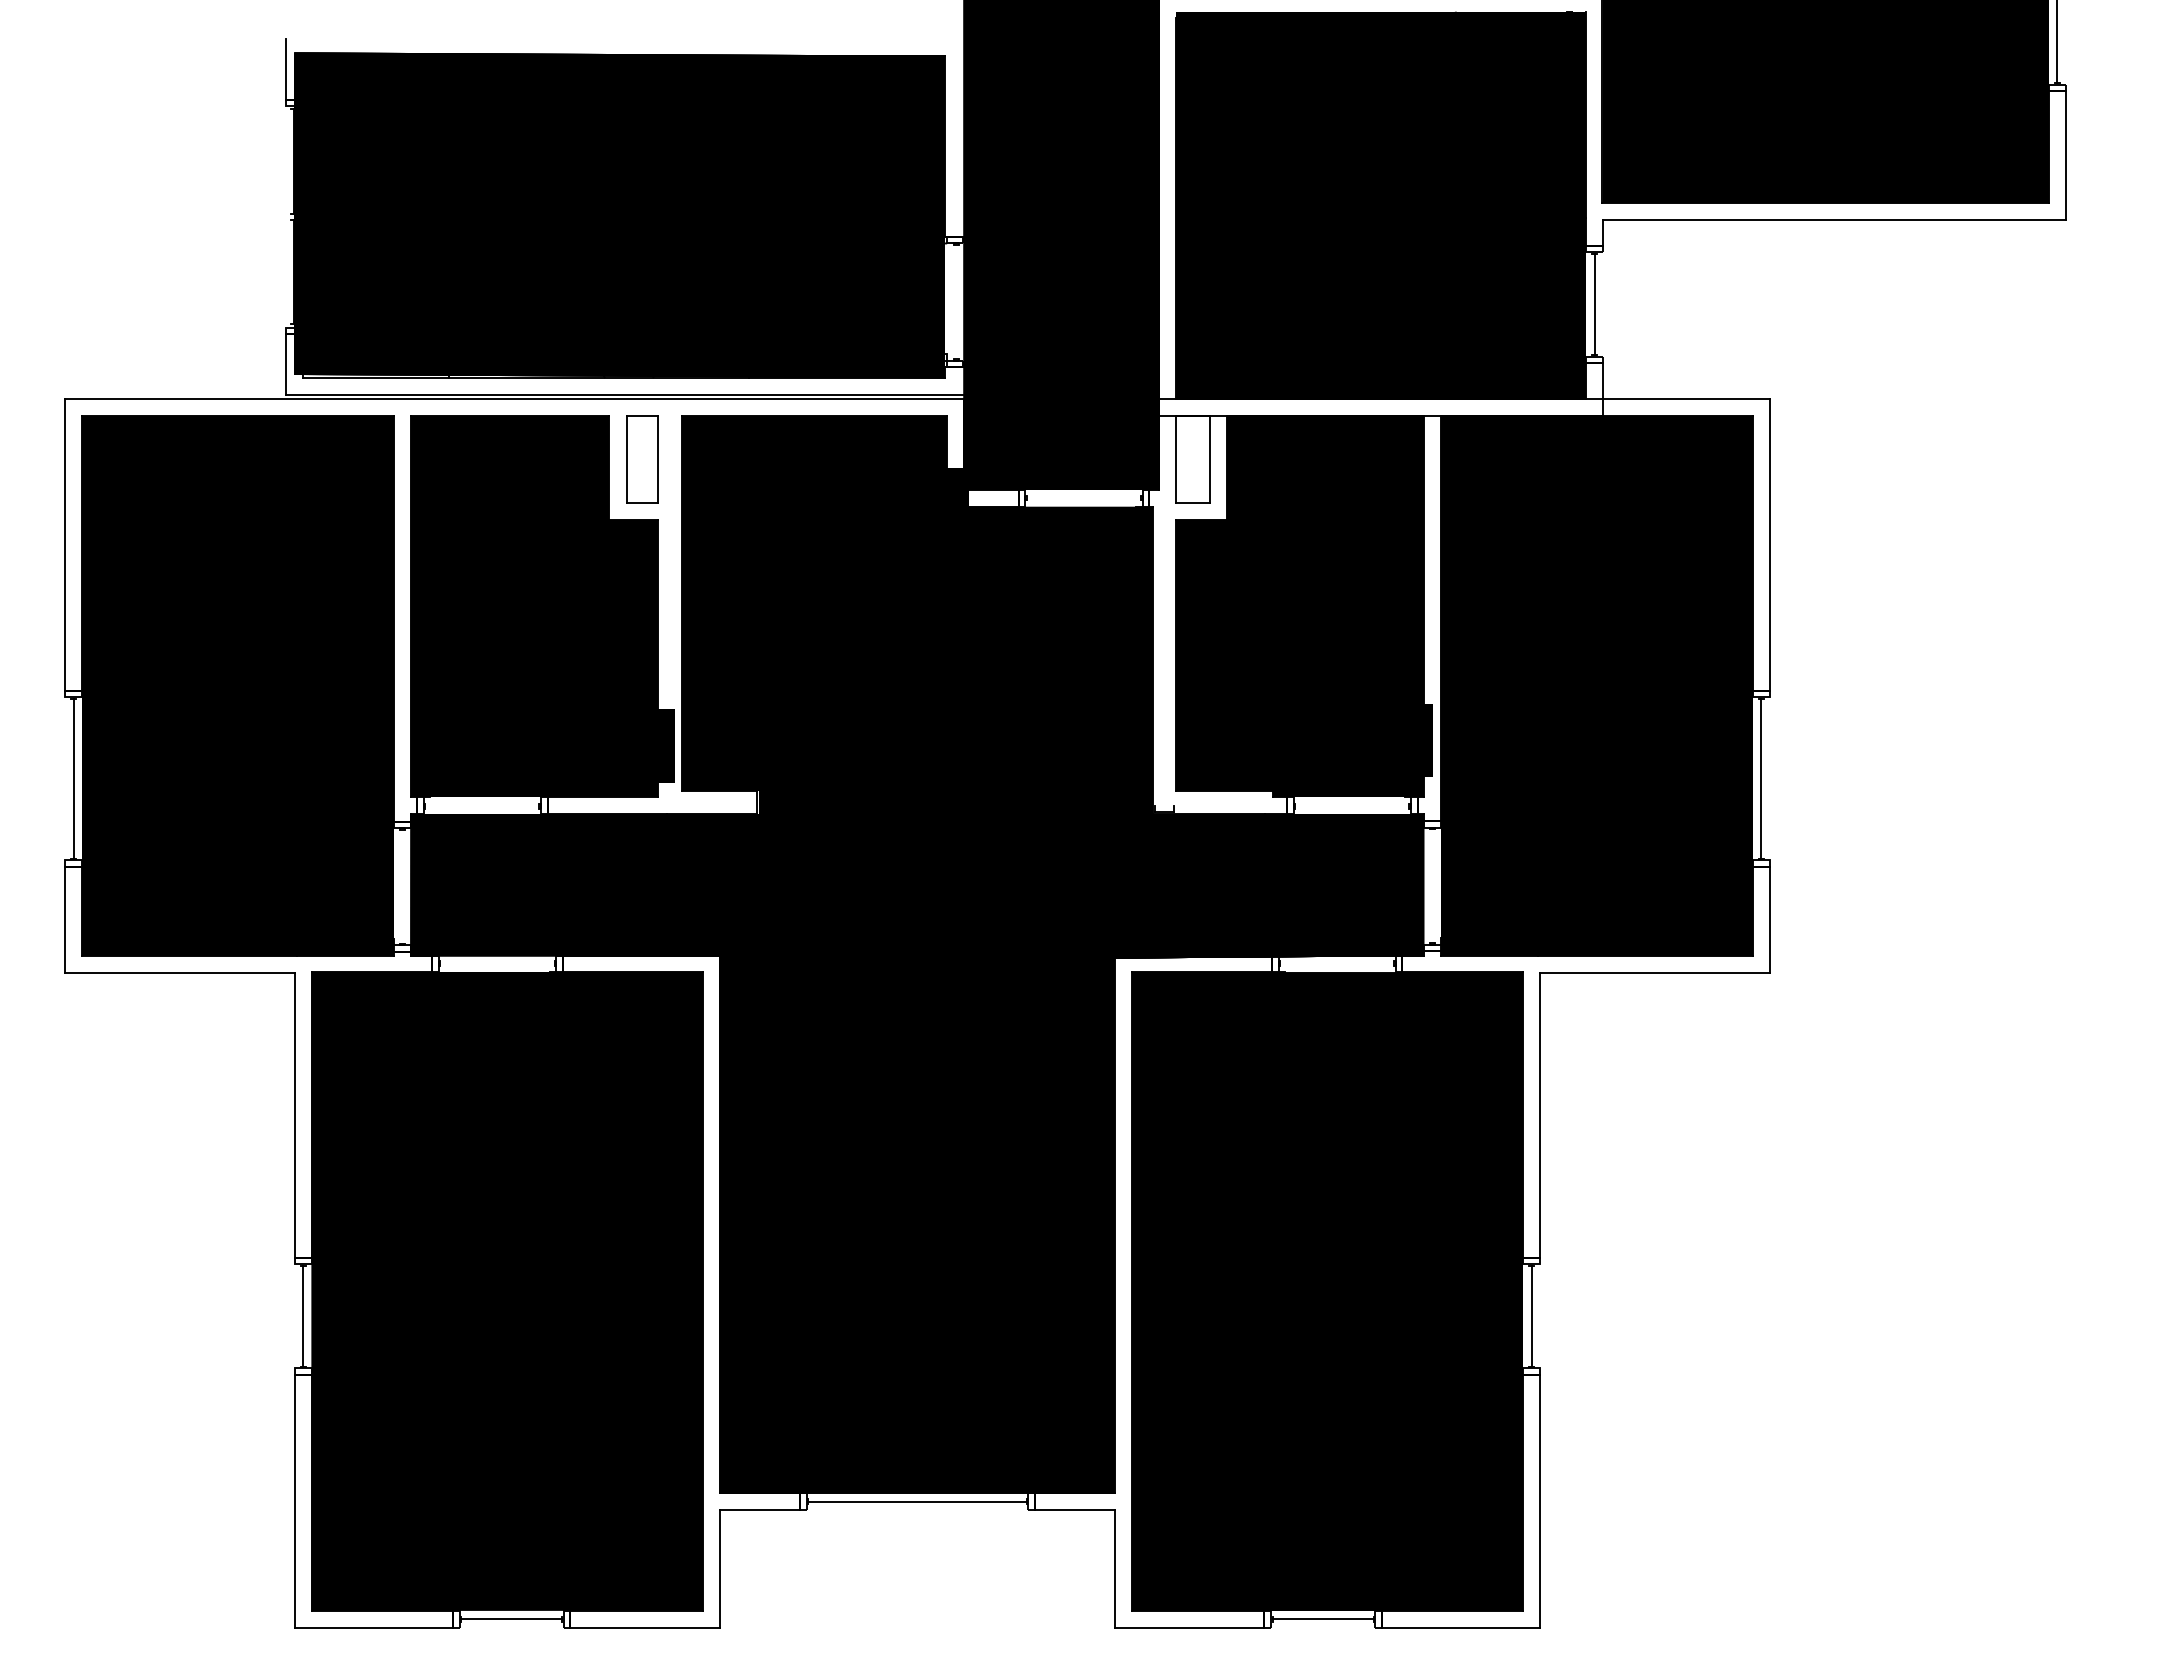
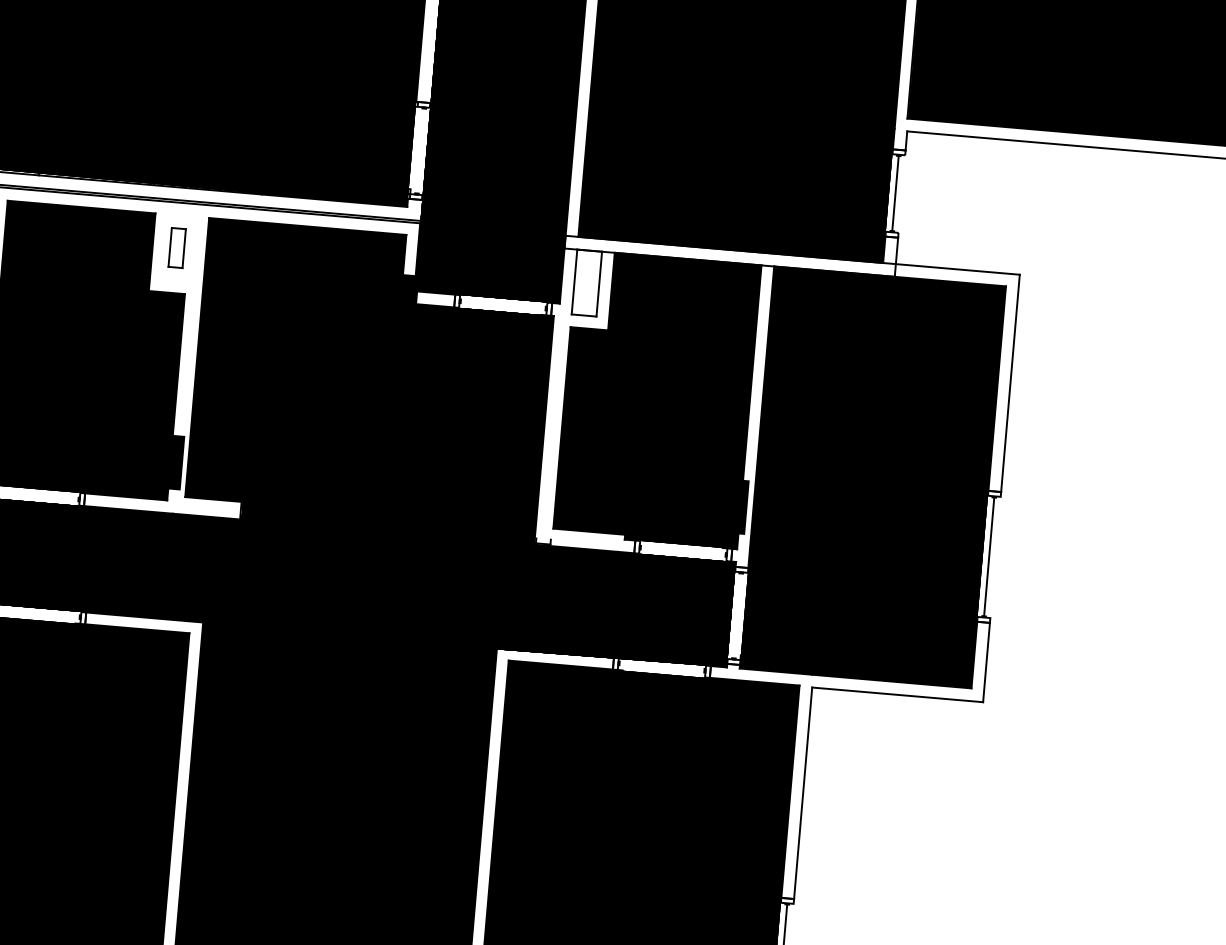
part: (642, 459) -> (177, 248), size x0.6

